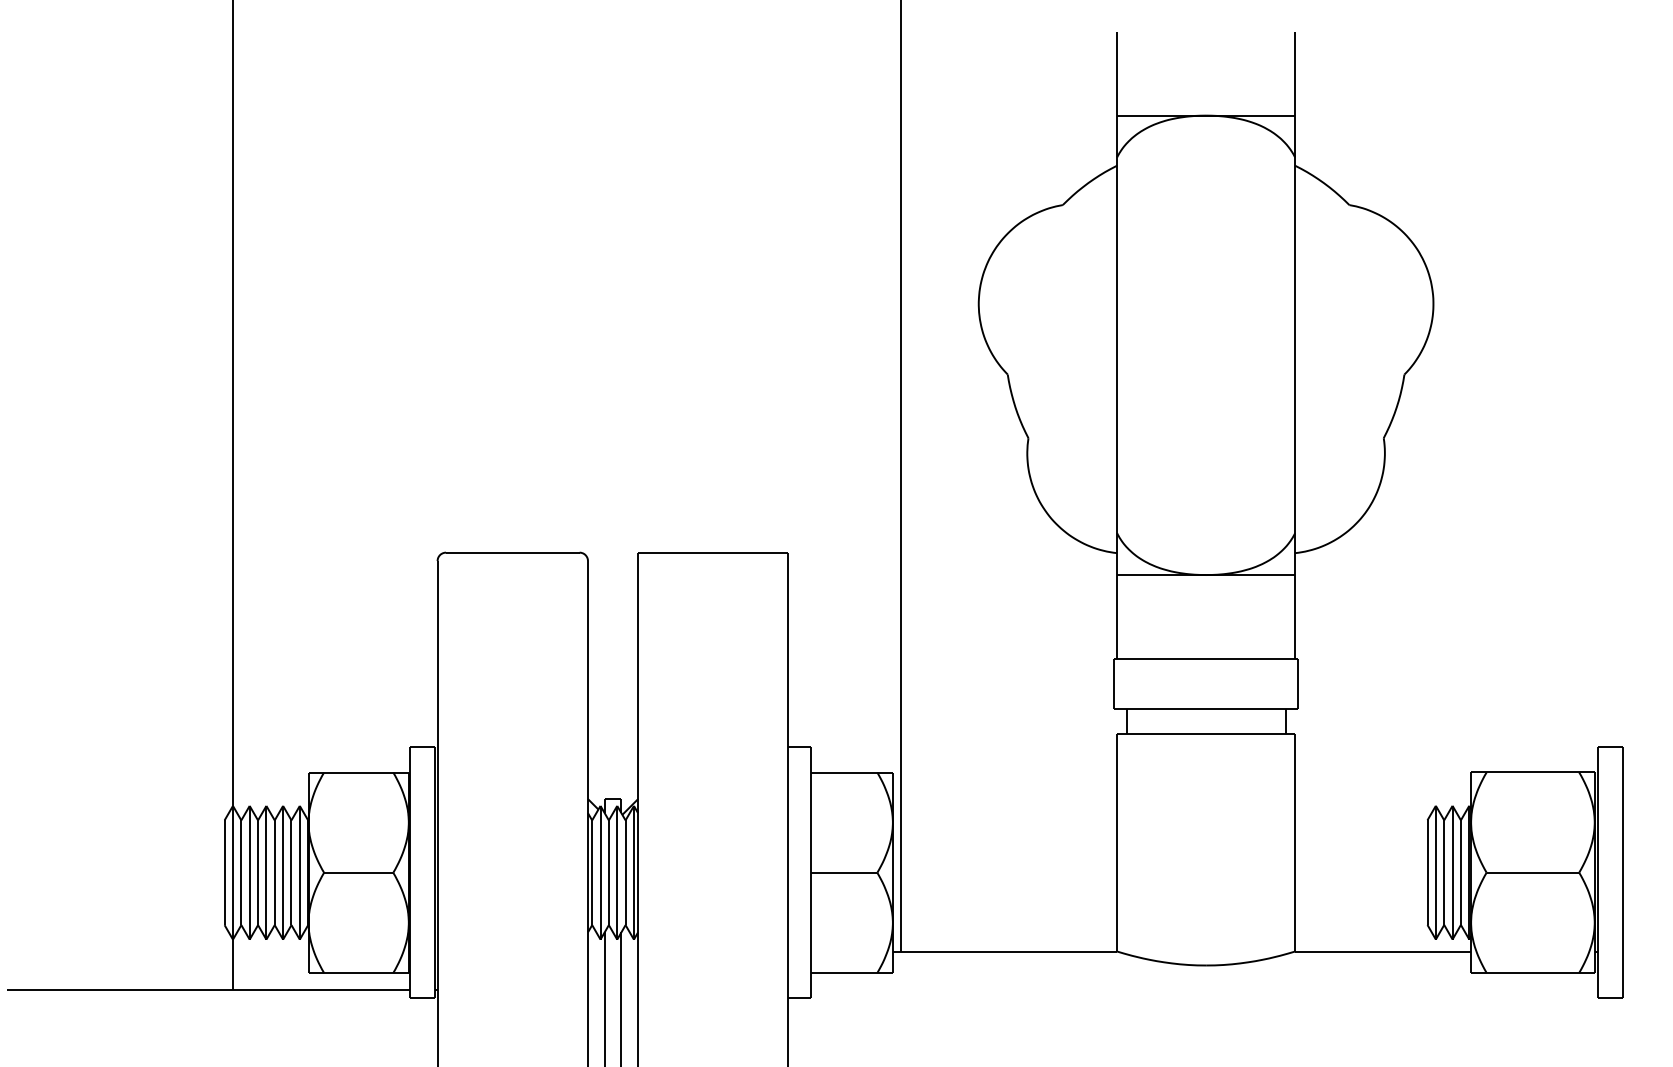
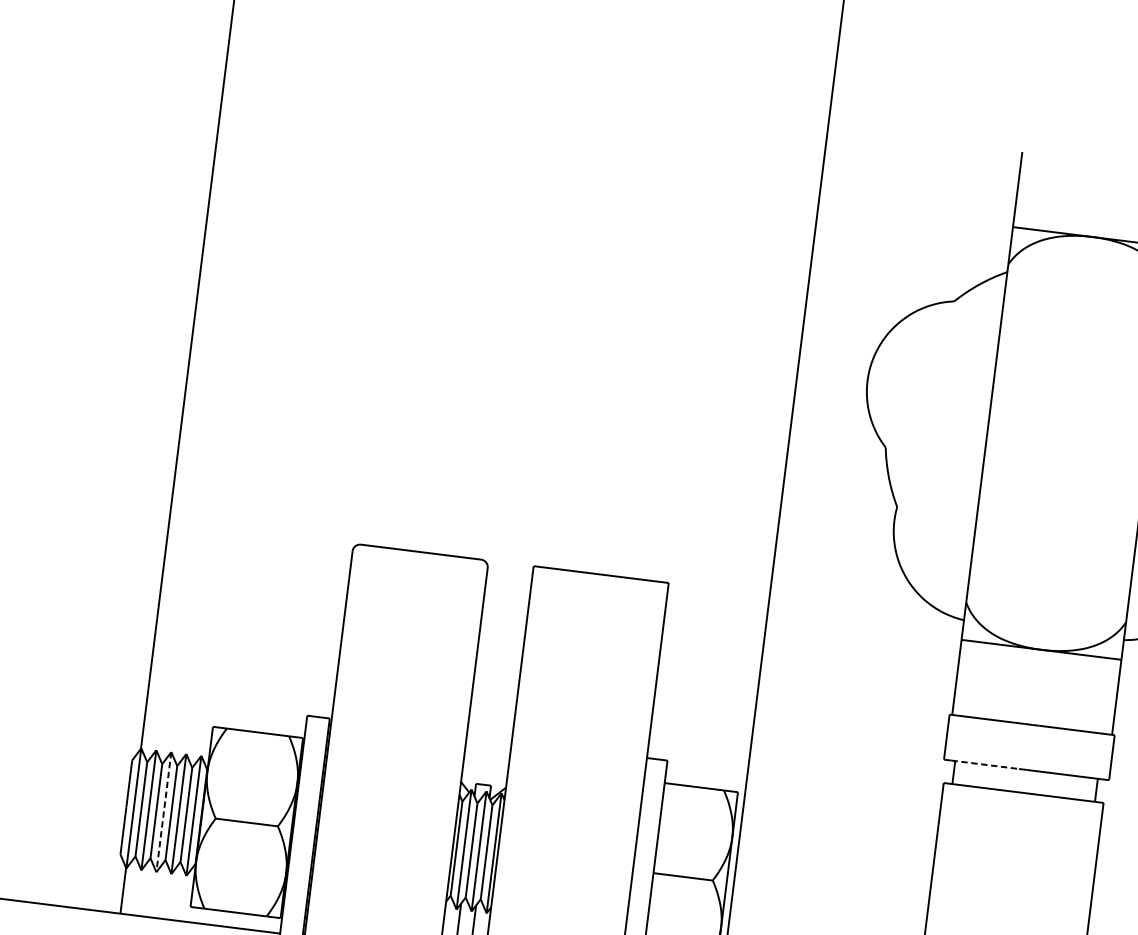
line: (1160, 708) -> (985, 764), solid -> dashed
line: (266, 872) -> (163, 811), solid -> dashed

